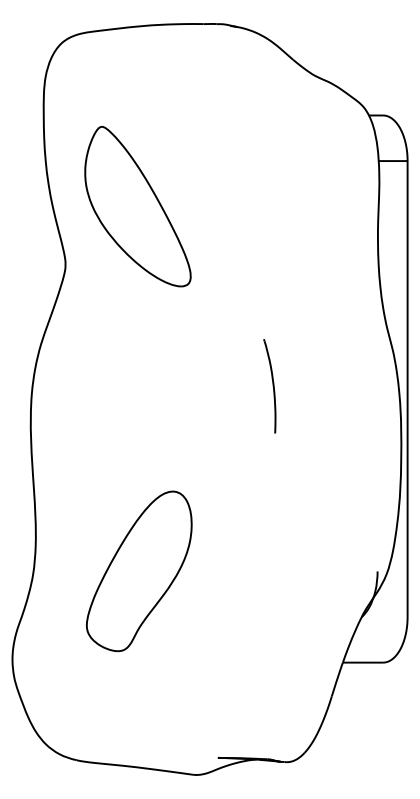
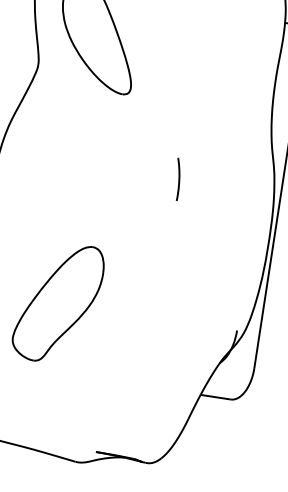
part: (269, 386) -> (177, 179), size x0.6

